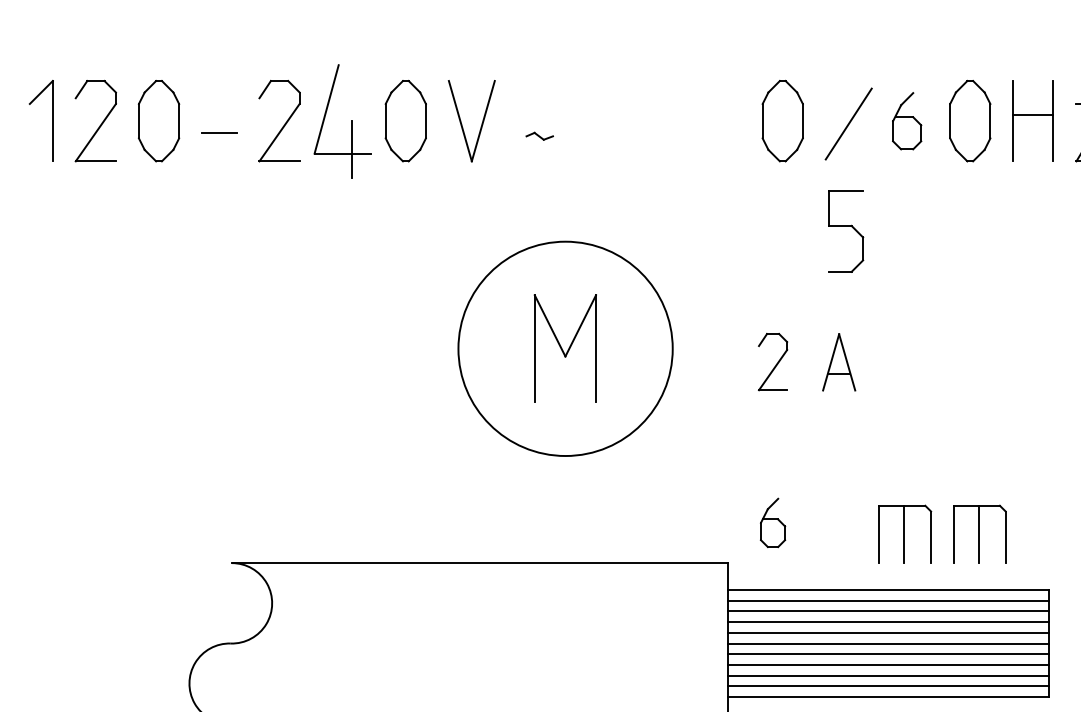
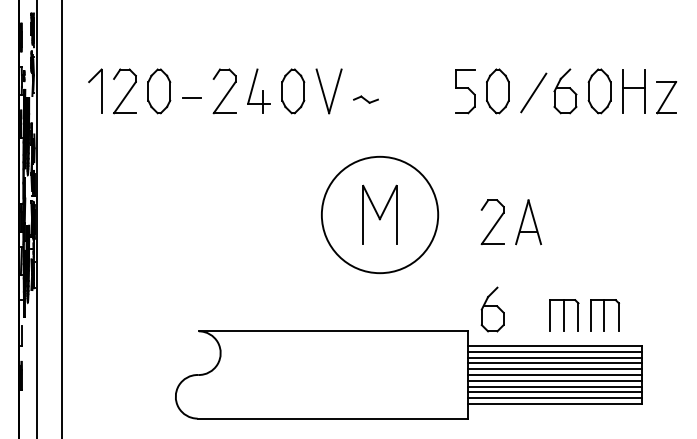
part: (341, 119) -> (258, 90), size x0.71
part: (907, 121) -> (565, 91), size x1.43
part: (538, 136) -> (365, 99), size x1.67
part: (846, 231) -> (465, 91), moved
part: (772, 360) -> (492, 221), size x1.43
part: (839, 362) -> (528, 222), size x1.43
part: (772, 522) -> (492, 309), size x1.67

